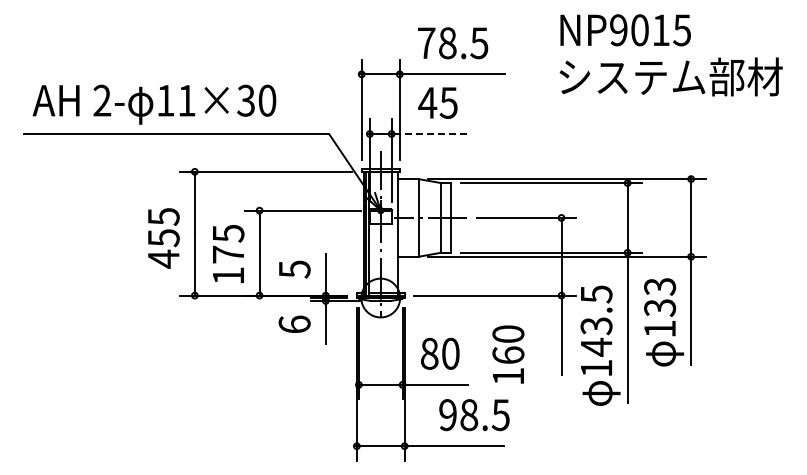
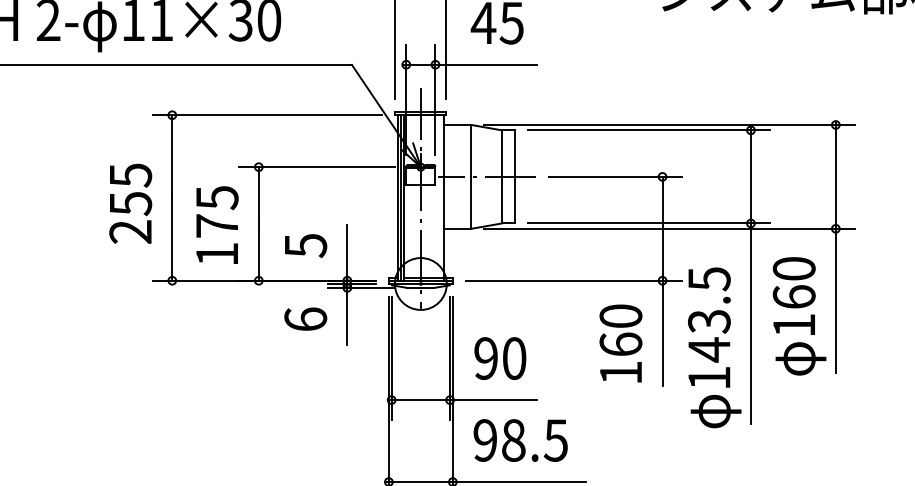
line: (431, 134) -> (488, 65), dashed -> solid
text: (163, 258) -> (130, 231), 455 -> 255
text: (660, 297) -> (794, 283), 133 -> 160
text: (429, 353) -> (486, 358), 80 -> 90
text: (508, 354) -> (621, 343), moved
text: (474, 415) -> (520, 441), moved

